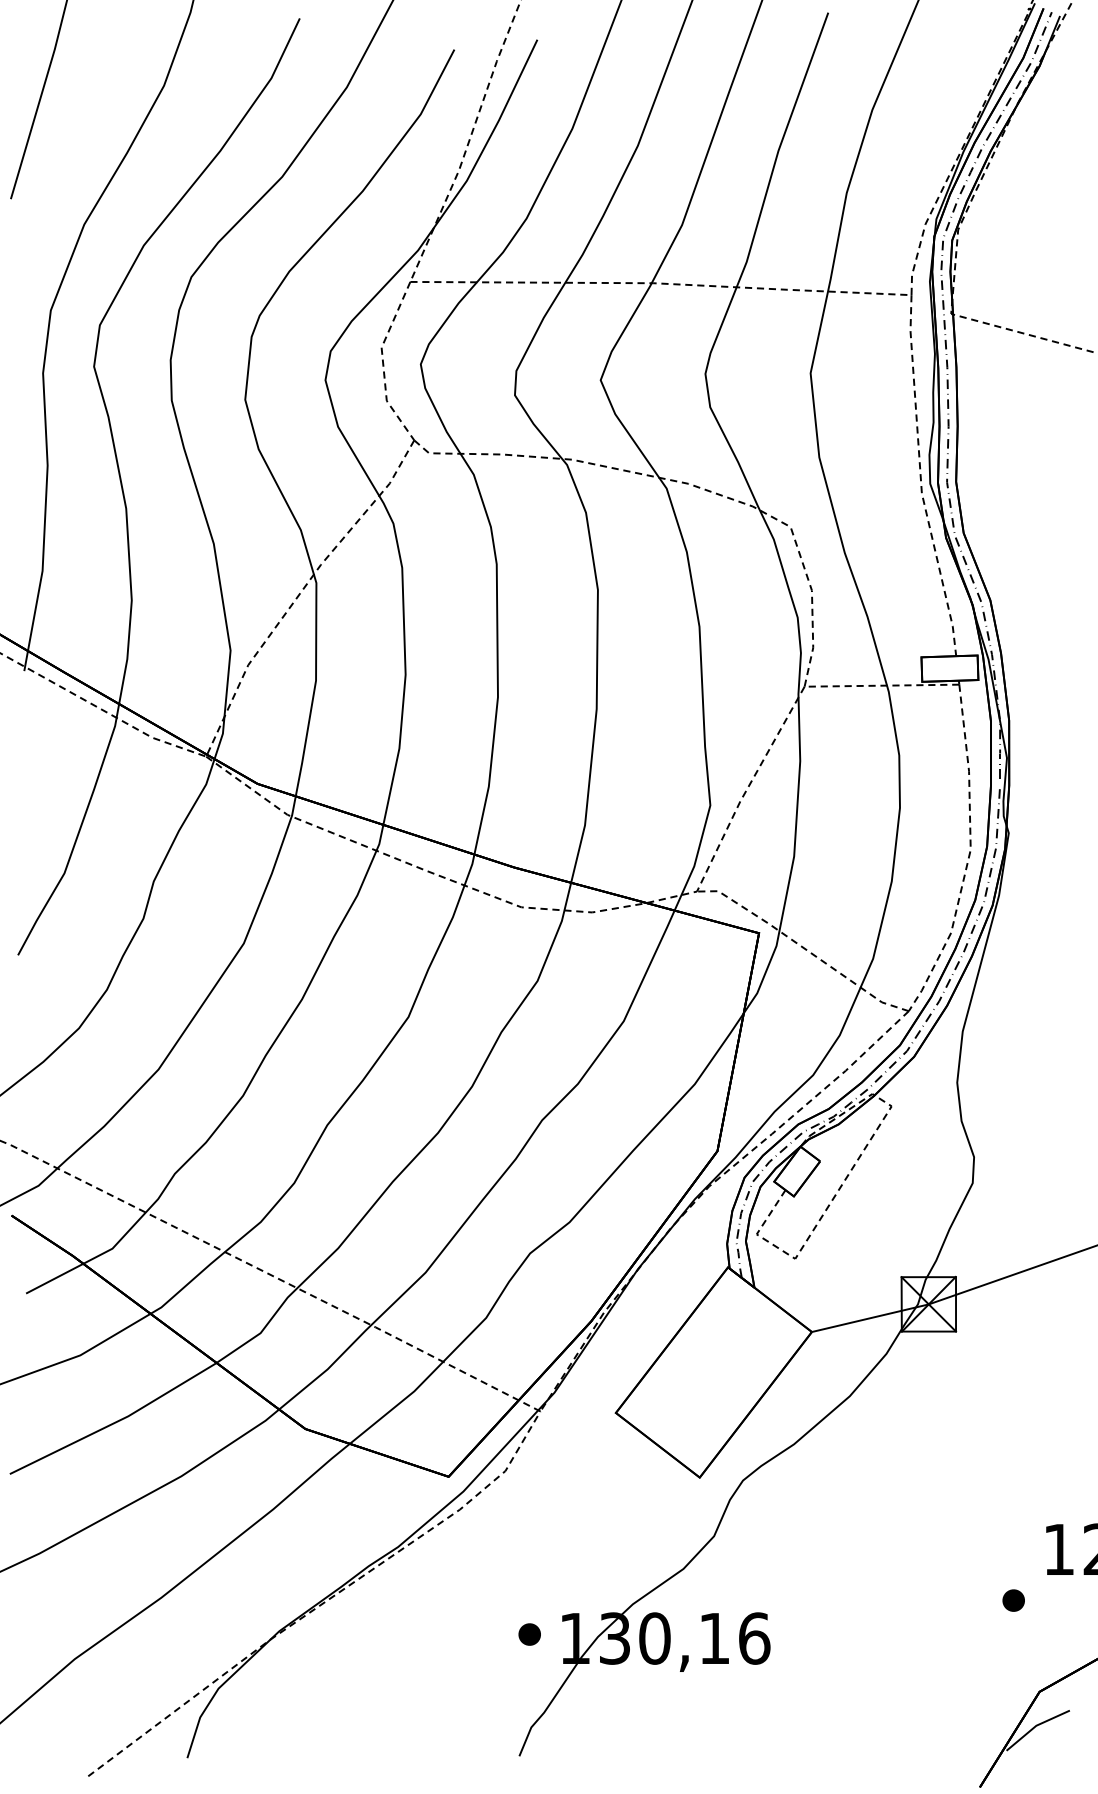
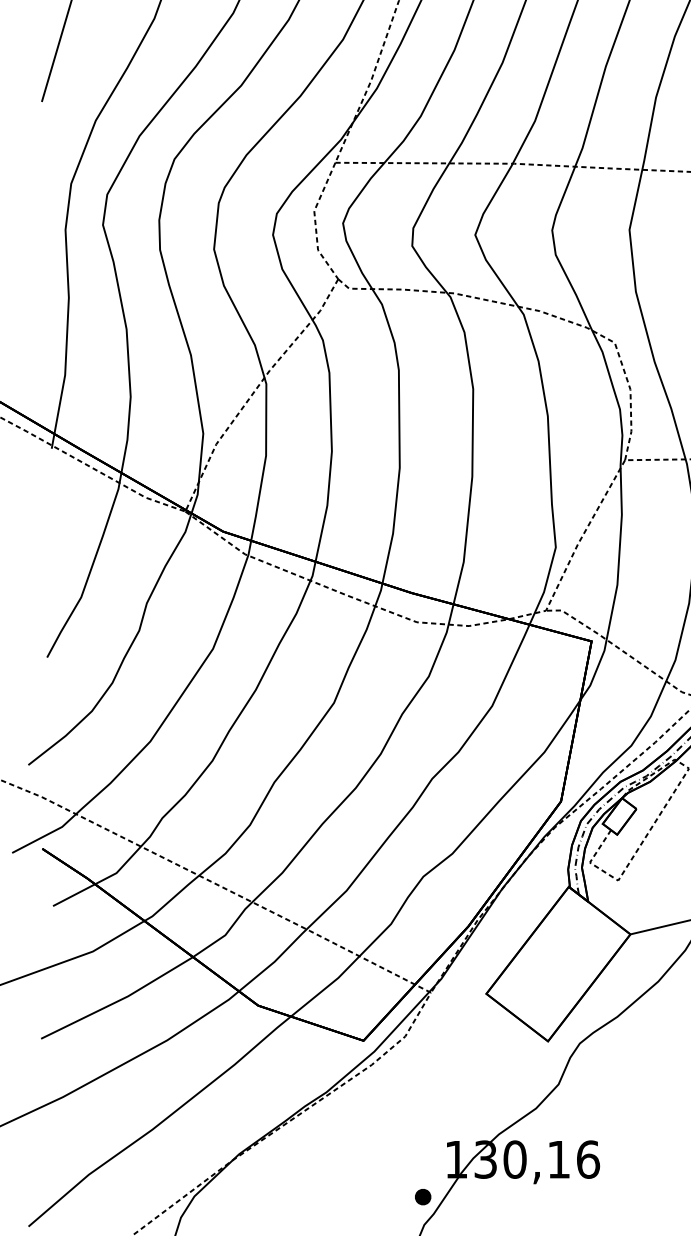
part: (529, 1634) -> (422, 1197), moved

